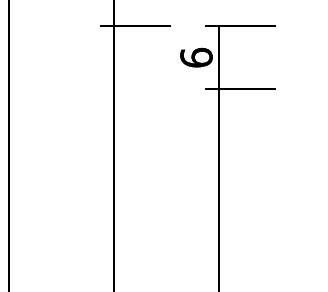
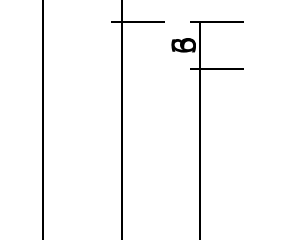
text: (196, 57) -> (183, 45), 6 -> 3

